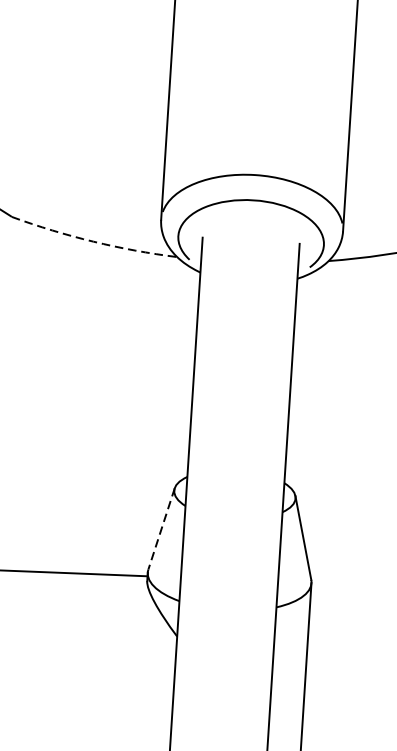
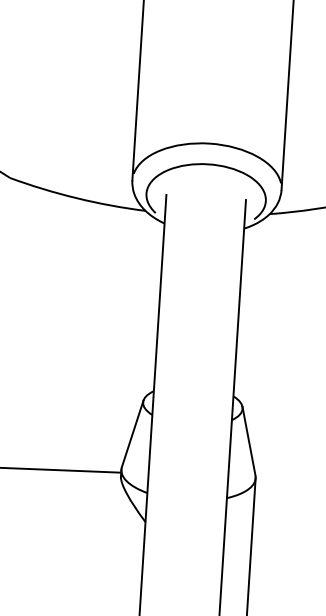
arc: (93, 241) -> (76, 198), dashed -> solid
line: (161, 529) -> (132, 434), dashed -> solid

